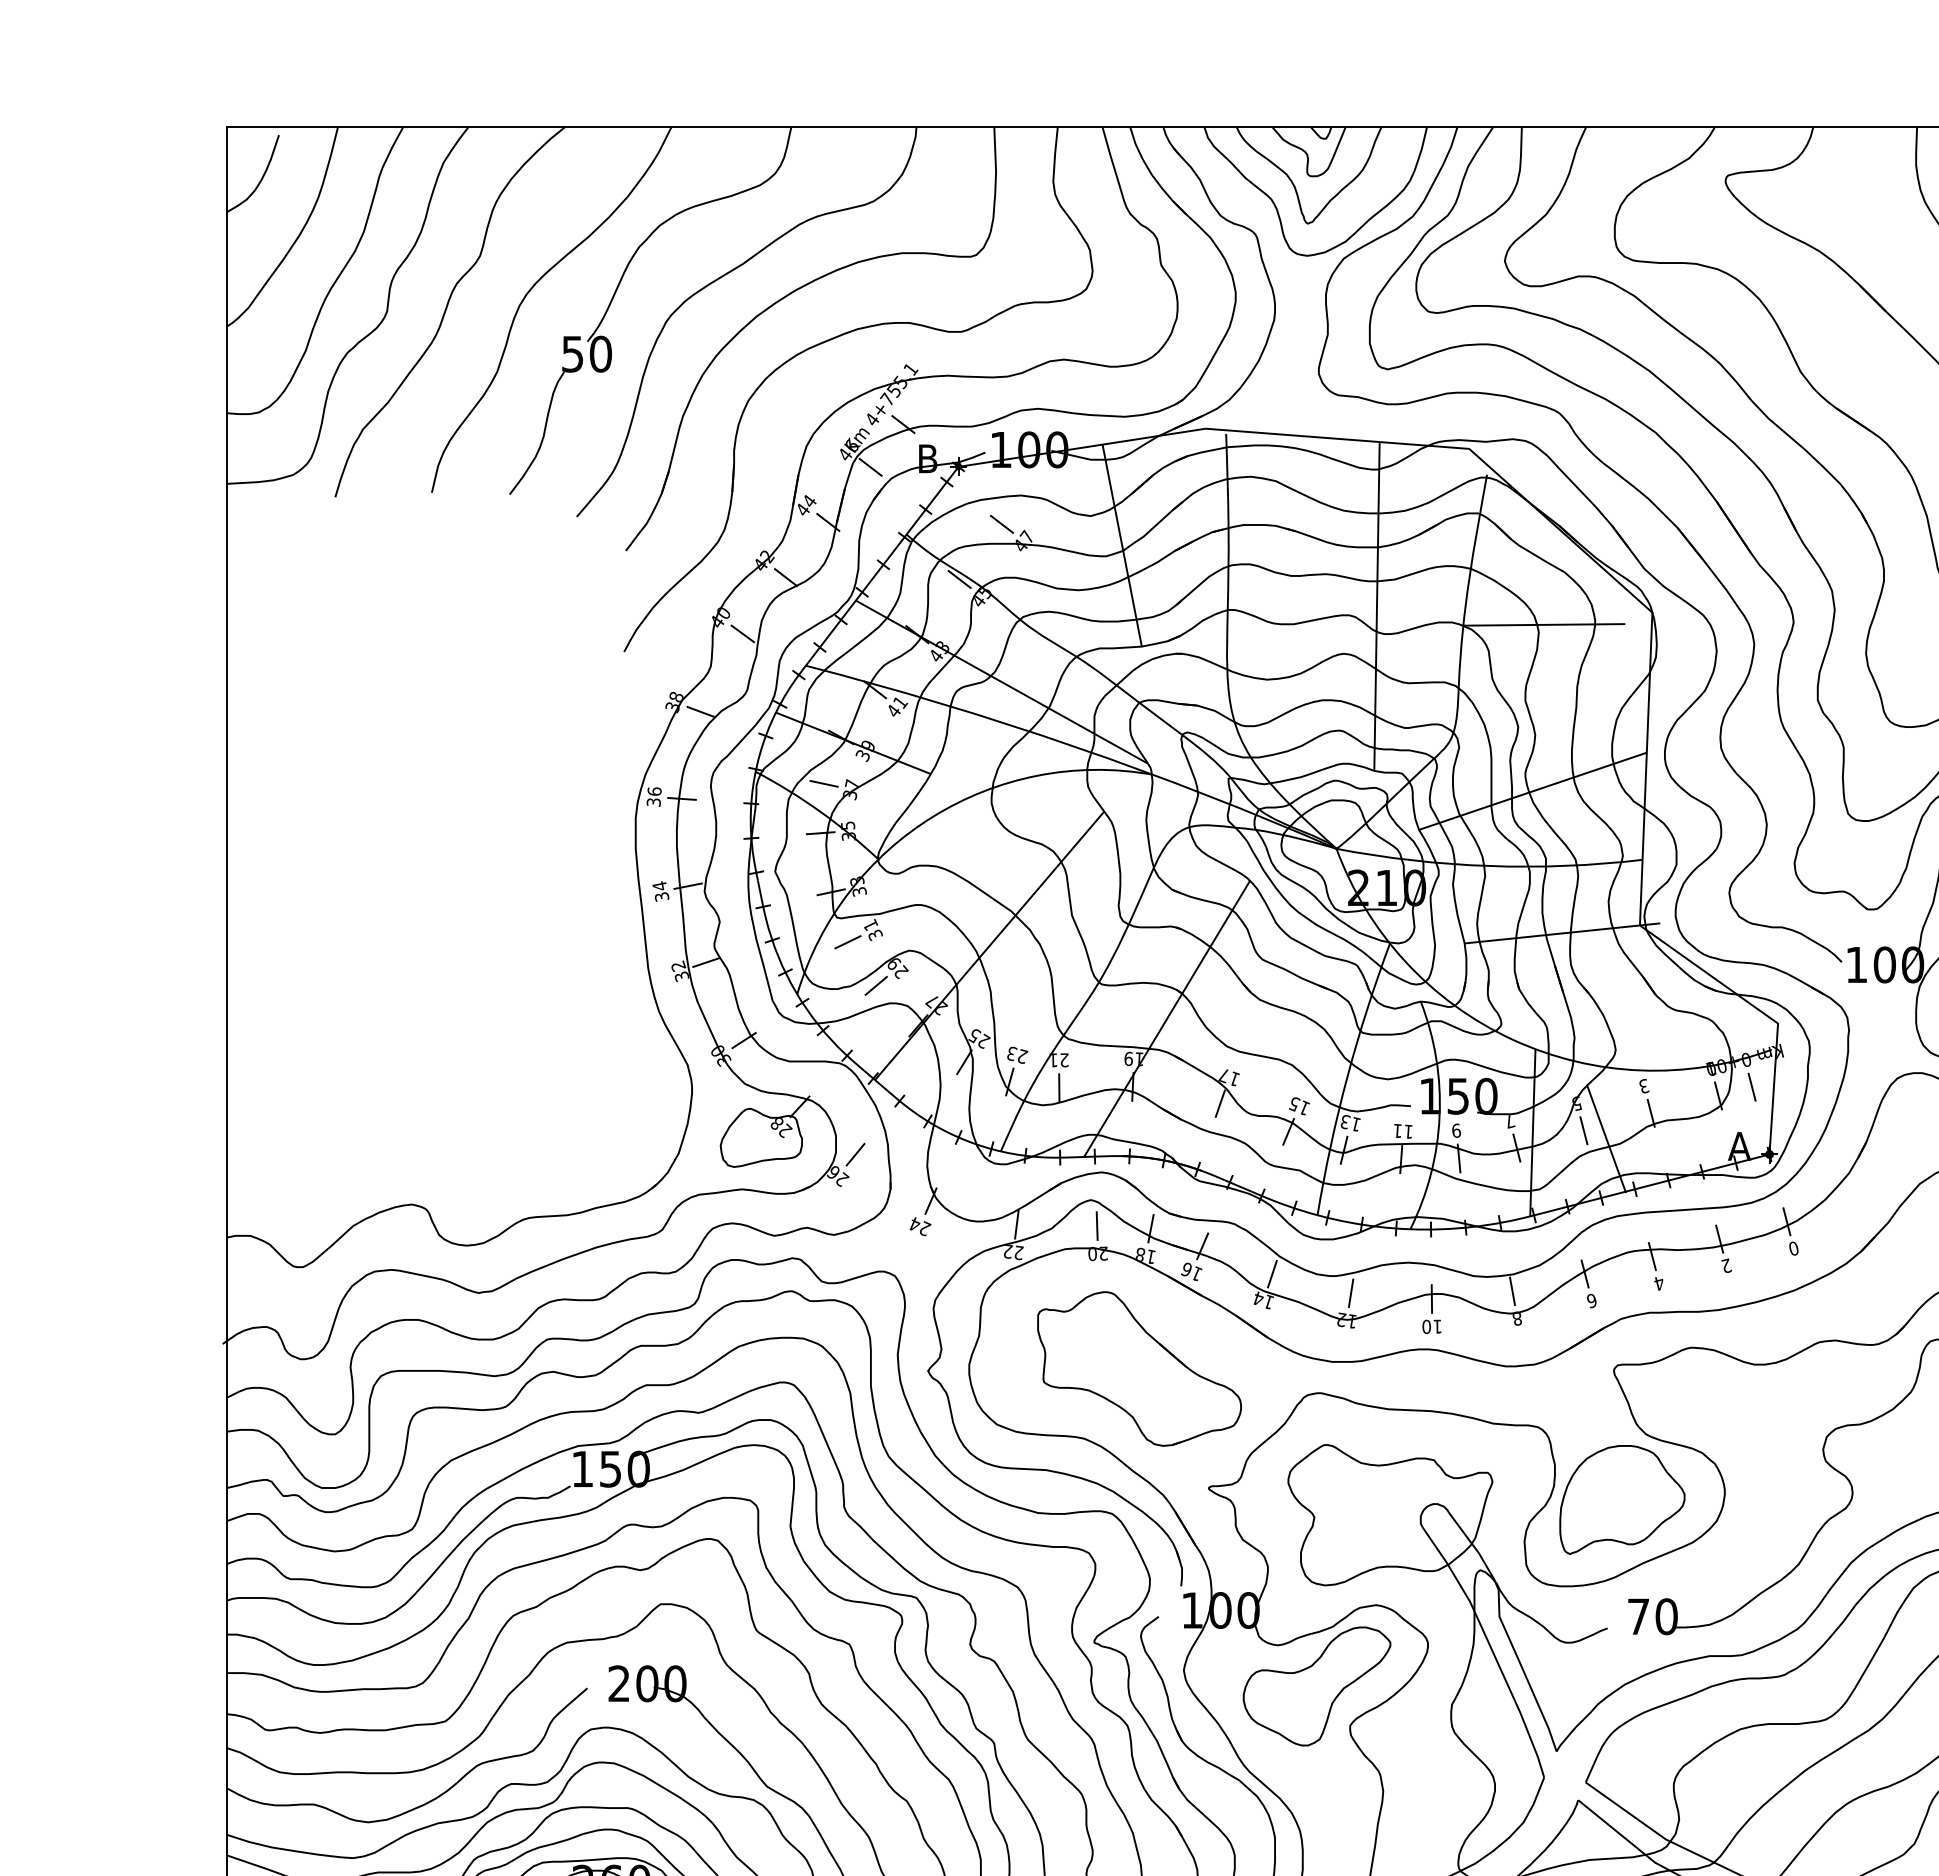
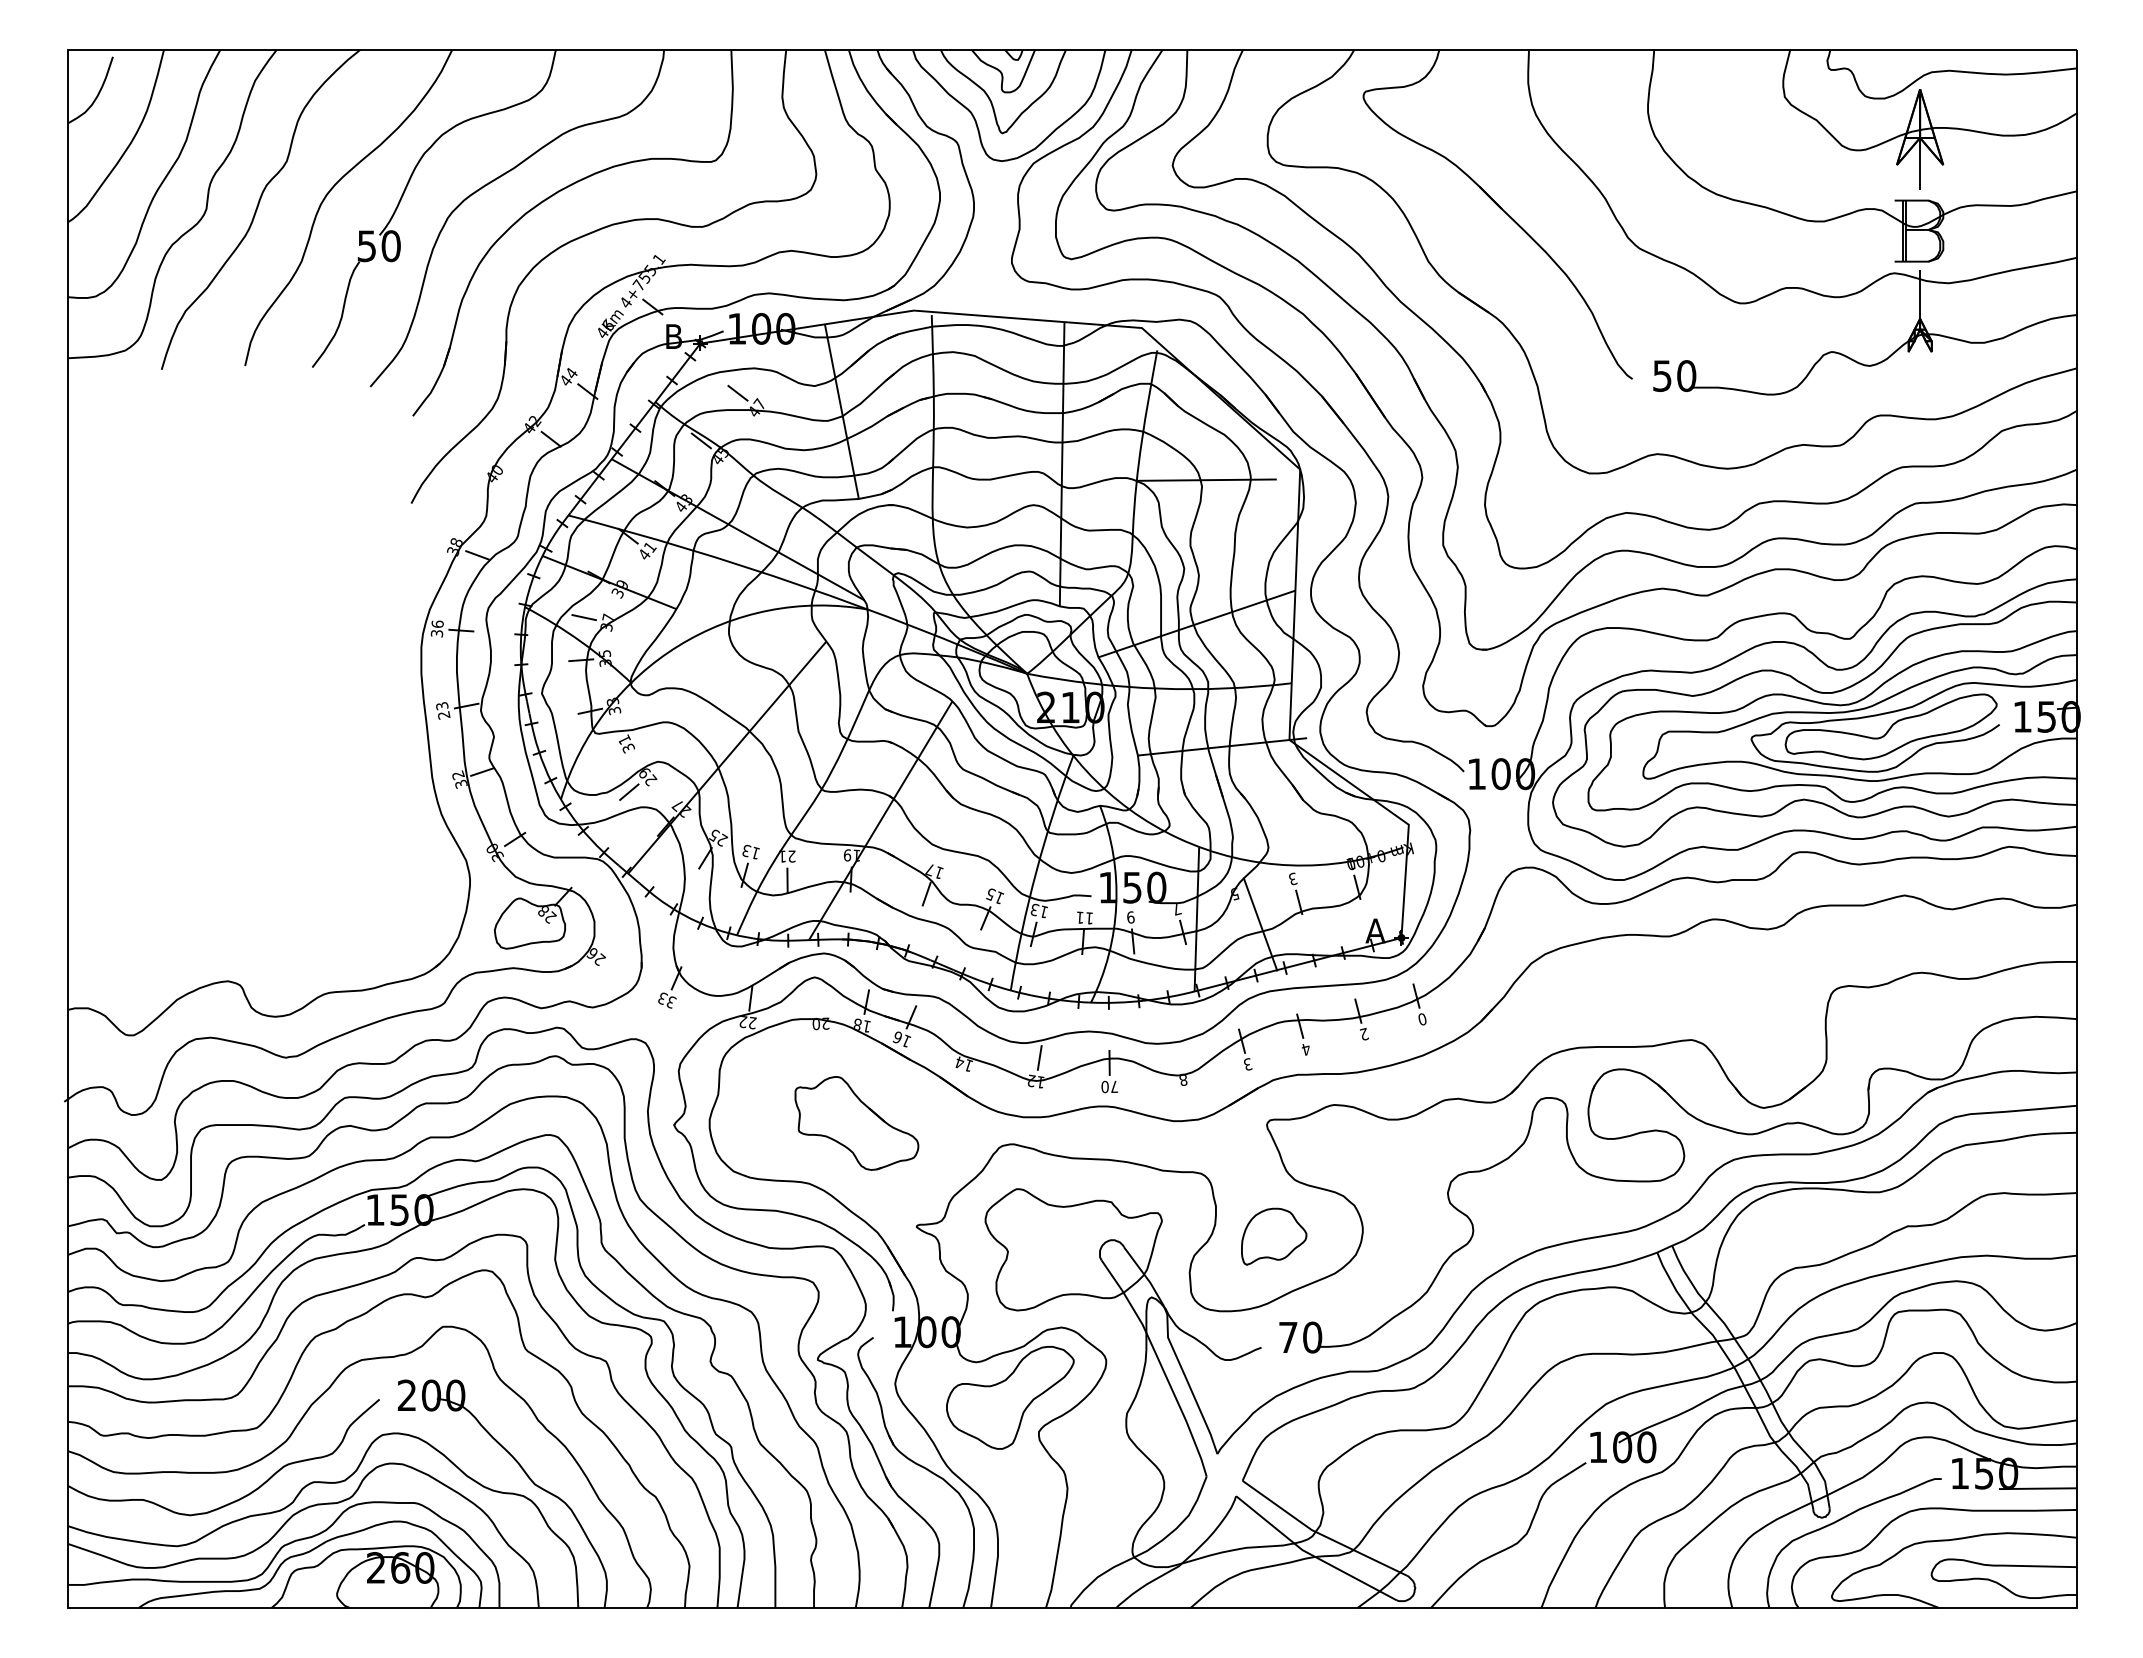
line: (869, 466) -> (623, 343), removed
line: (742, 633) -> (513, 487), removed
text: (661, 891) -> (443, 710), 34 -> 23
line: (847, 942) -> (604, 754), removed
text: (1022, 1056) -> (755, 853), 23 -> 13
line: (1752, 1086) -> (1386, 879), removed
line: (1584, 1130) -> (1241, 917), removed
line: (855, 1153) -> (611, 937), removed
line: (1096, 1225) -> (819, 999), removed
text: (920, 1226) -> (667, 1000), 24 -> 33
line: (1272, 1274) -> (971, 1041), removed
line: (1512, 1291) -> (1179, 1056), removed
text: (1591, 1300) -> (1247, 1064), 6 -> 3
text: (1437, 1326) -> (1114, 1086), 10 -> 70
part: (1139, 1369) -> (856, 1123), size x0.7
part: (1621, 1499) -> (1273, 1236), size x0.6

